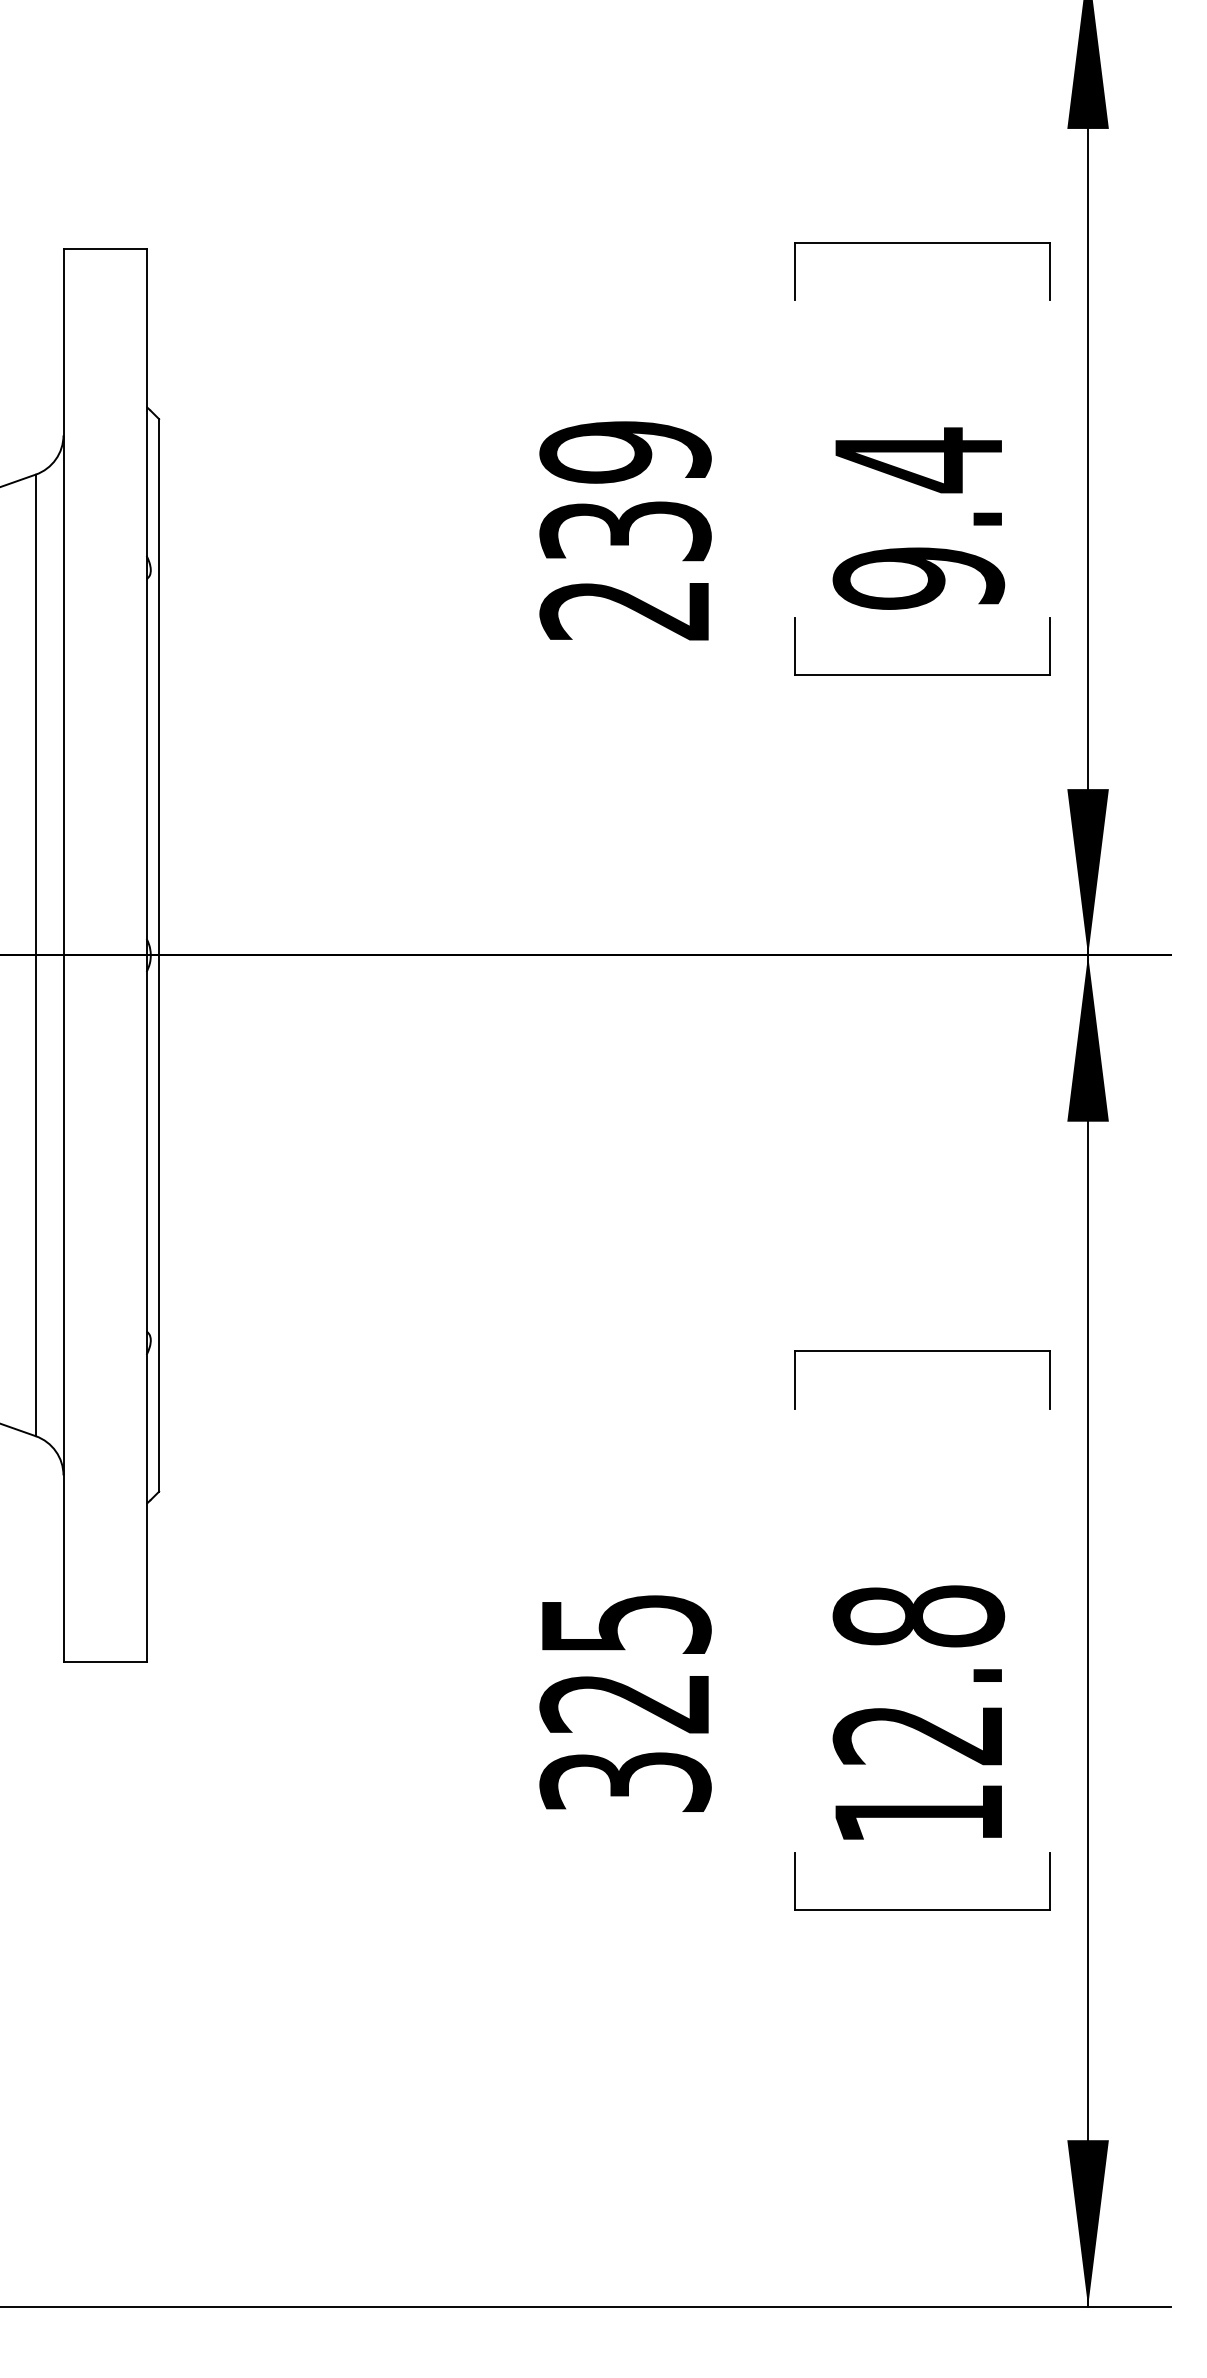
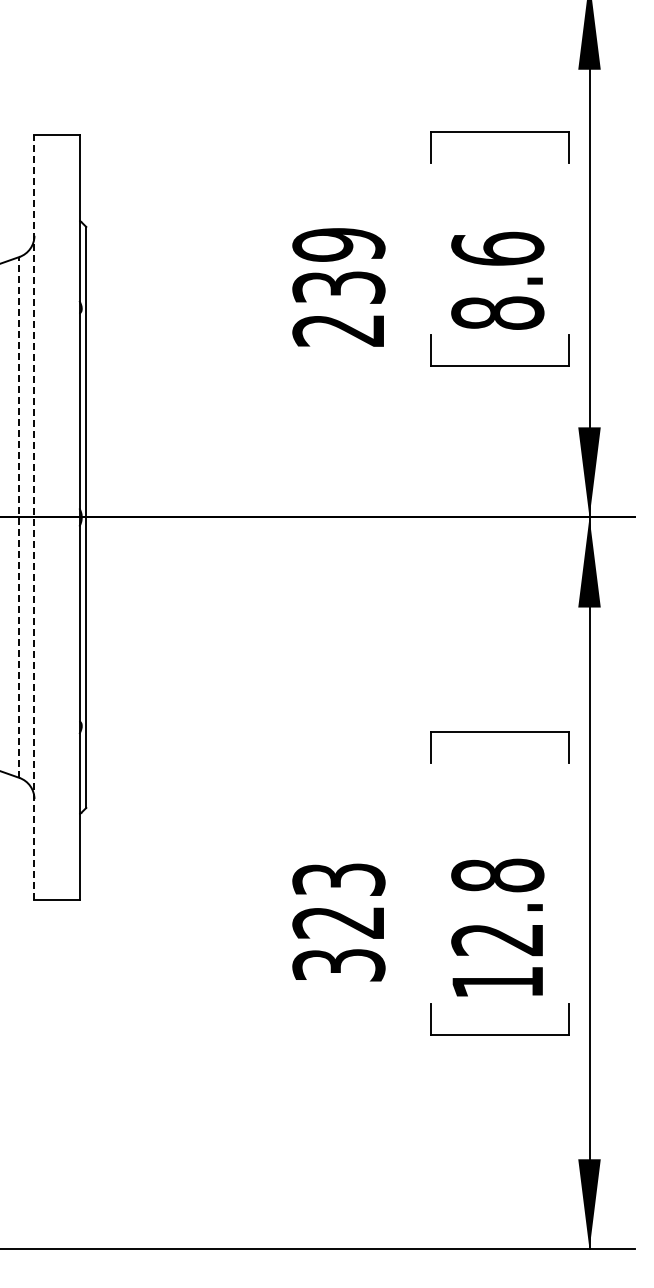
text: (918, 517) -> (497, 280), 9.4 -> 8.6
line: (35, 953) -> (19, 516), solid -> dashed
line: (63, 955) -> (34, 517), solid -> dashed
text: (624, 1623) -> (338, 879), 325 -> 323

